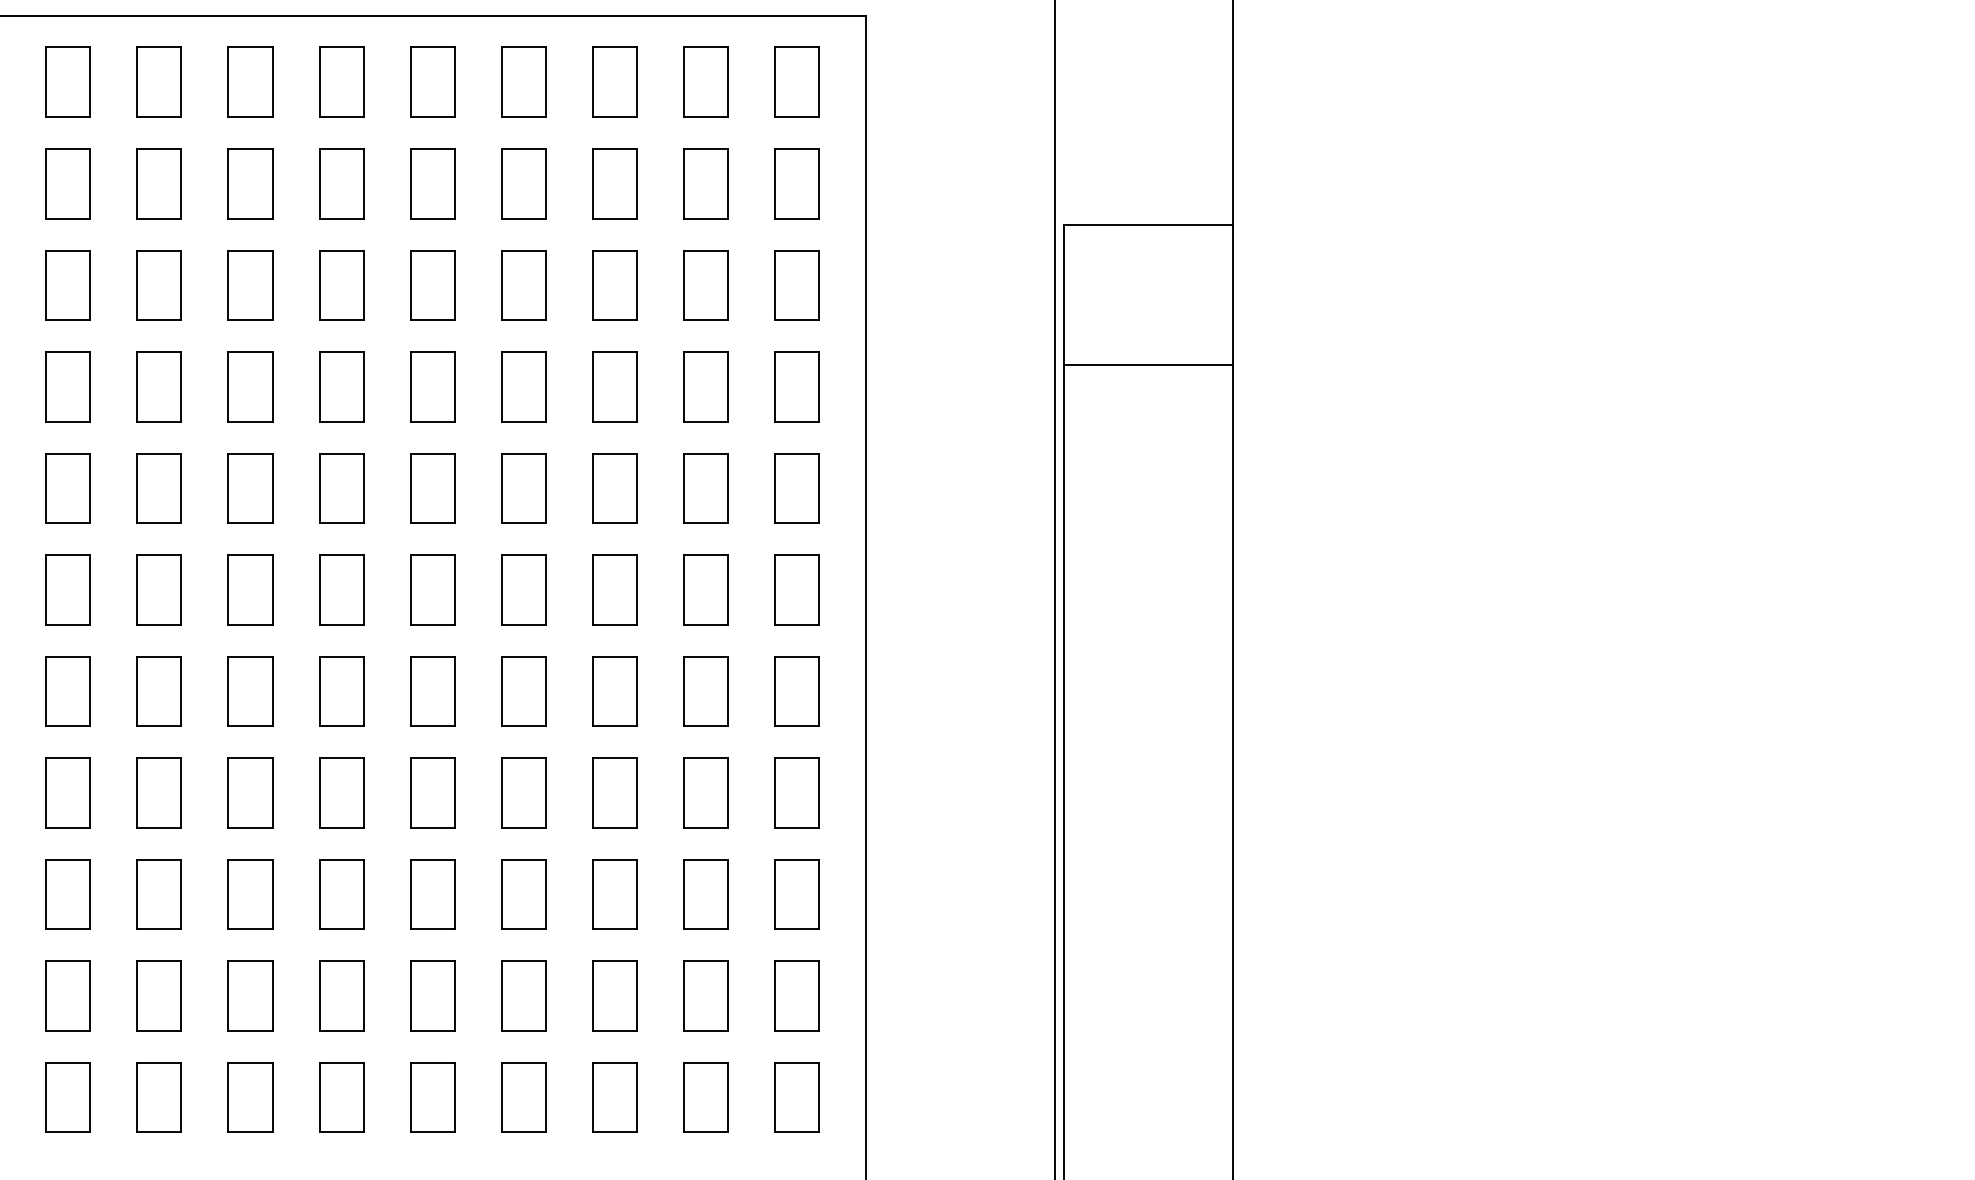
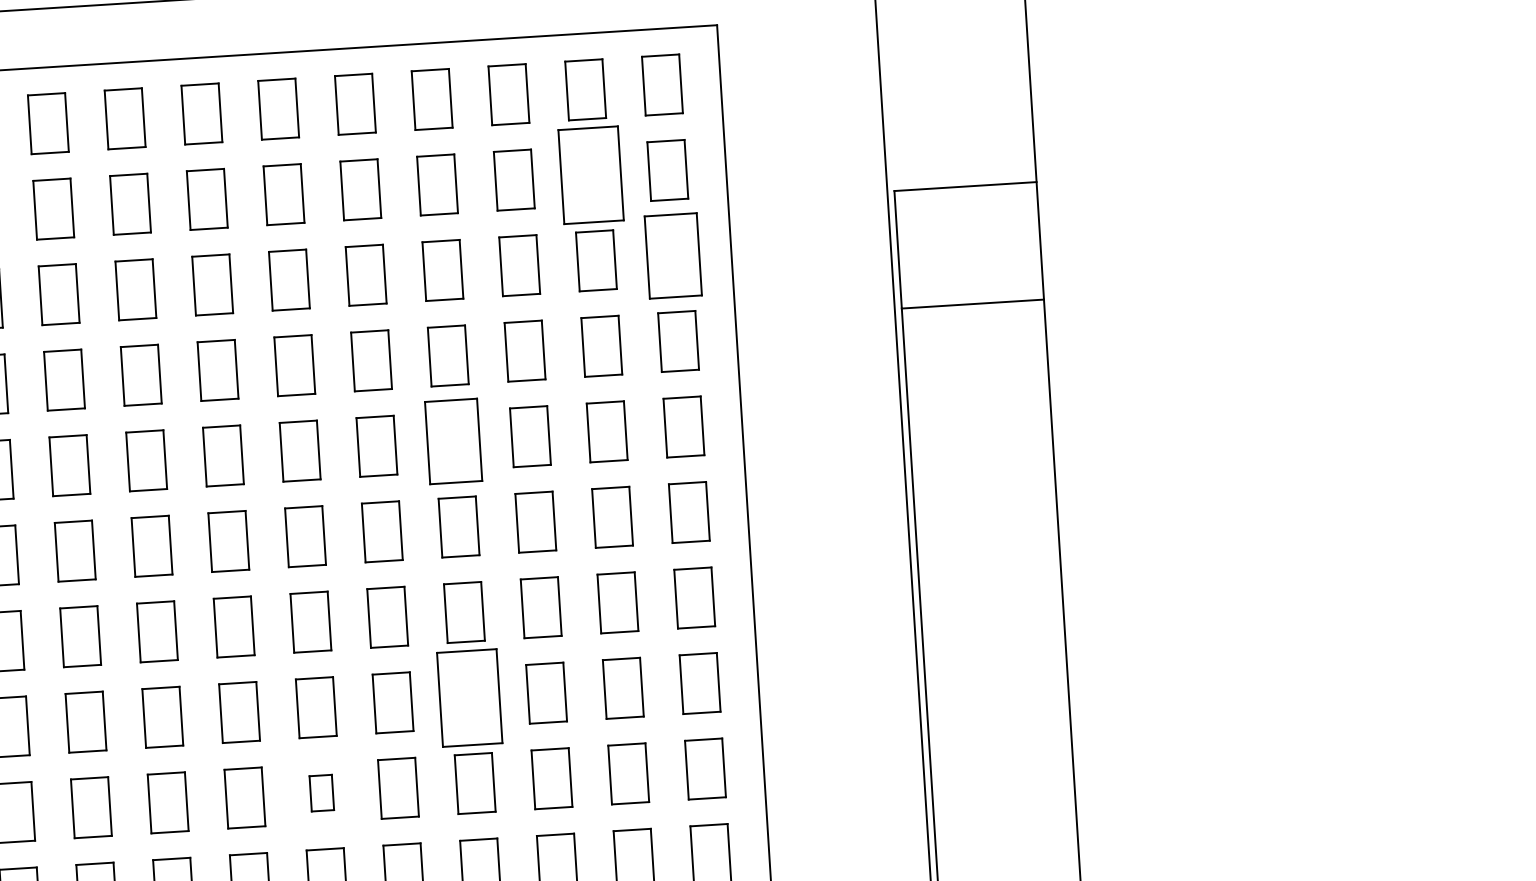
part: (705, 183) -> (590, 175), size x1.6
part: (796, 285) -> (672, 256), size x1.4
part: (523, 488) -> (453, 441), size x1.4
part: (523, 792) -> (469, 697), size x1.6
part: (341, 894) -> (321, 793), size x0.6

